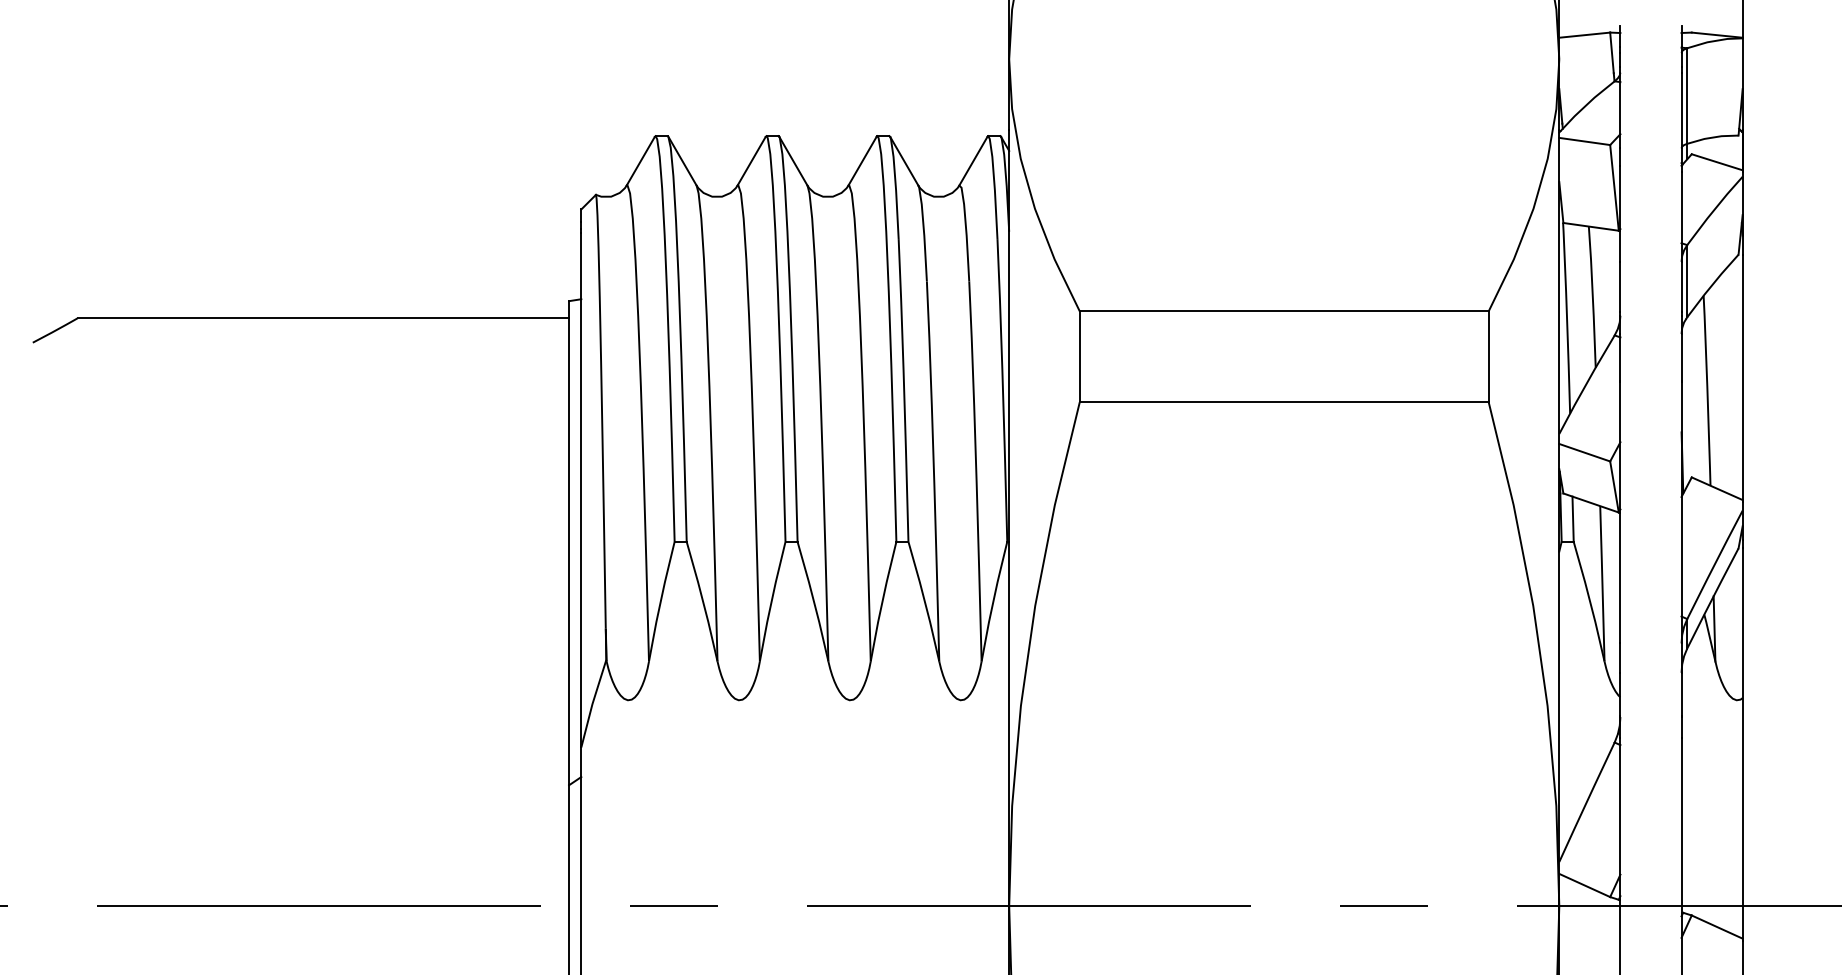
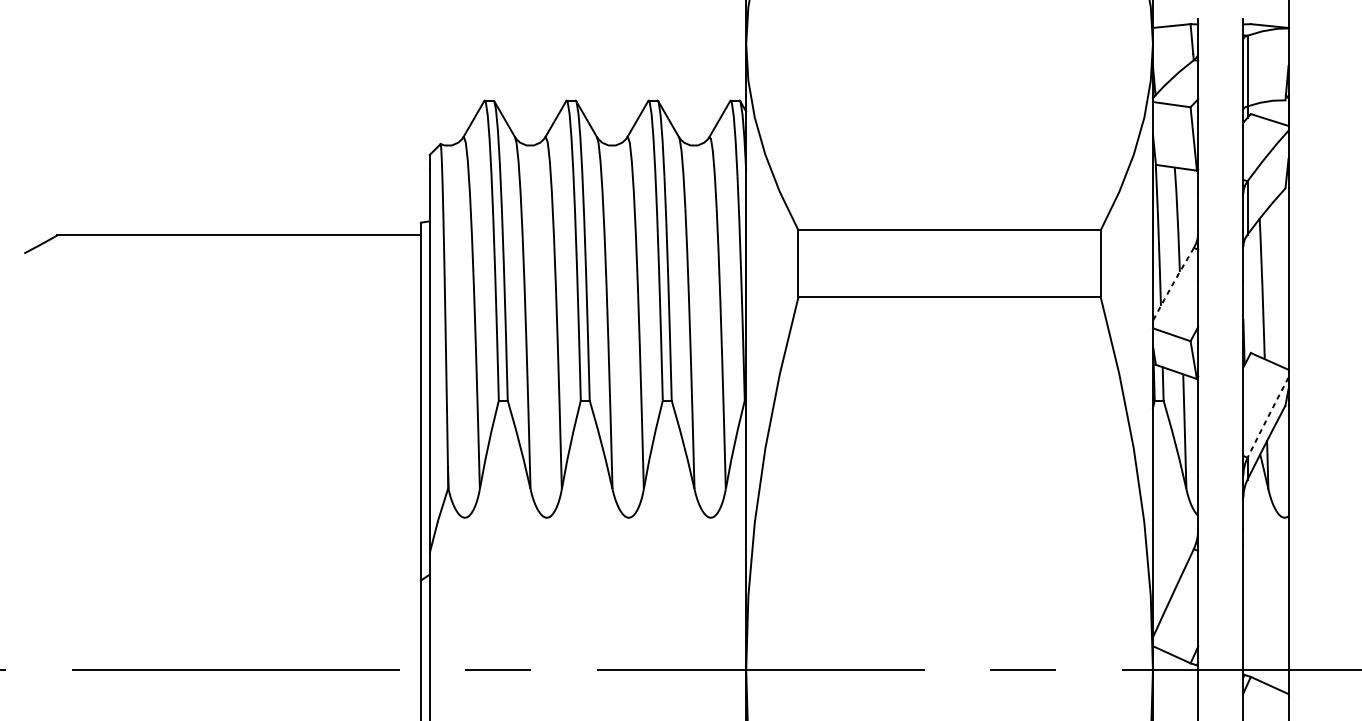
line: (1586, 384) -> (1173, 284), solid -> dashed
line: (1714, 564) -> (1267, 417), solid -> dashed

